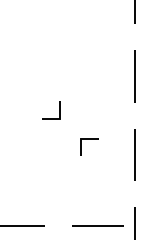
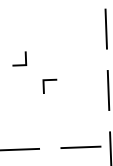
part: (60, 119) -> (26, 65), moved

